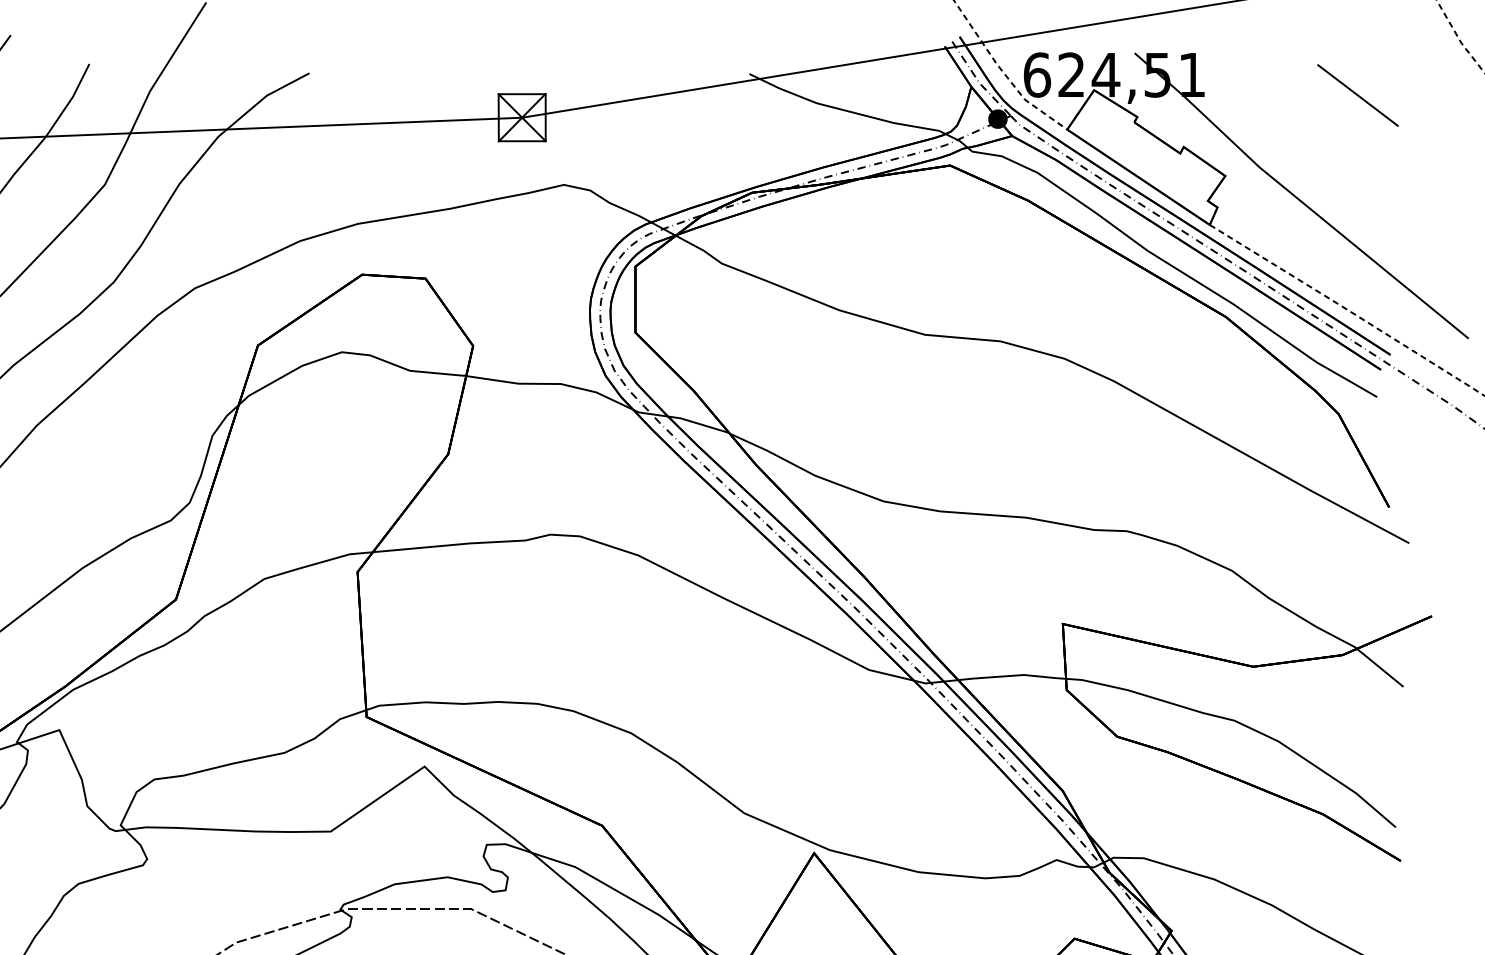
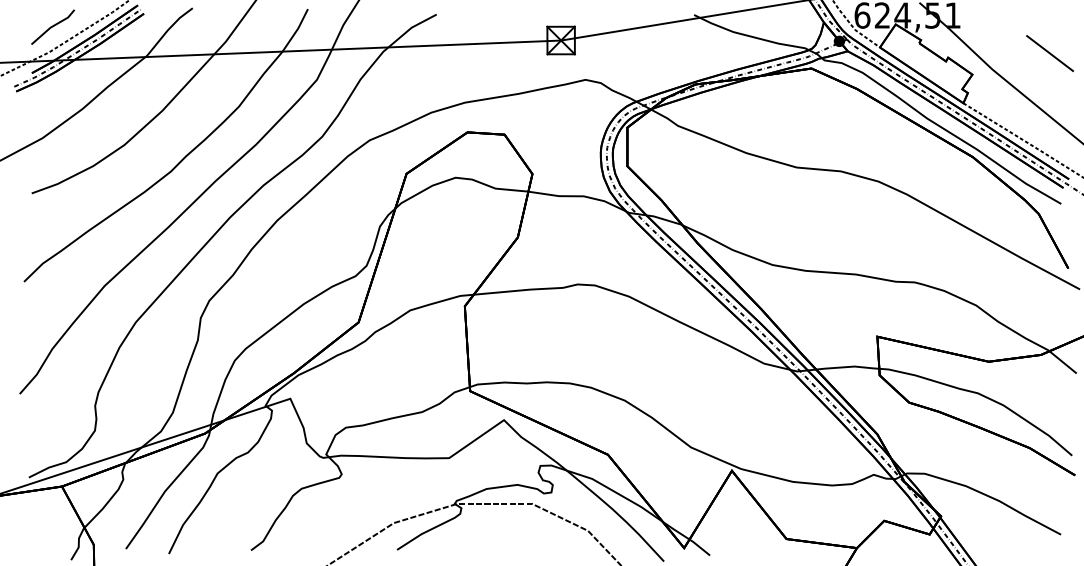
line: (1356, 95) -> (1049, 53), moved

